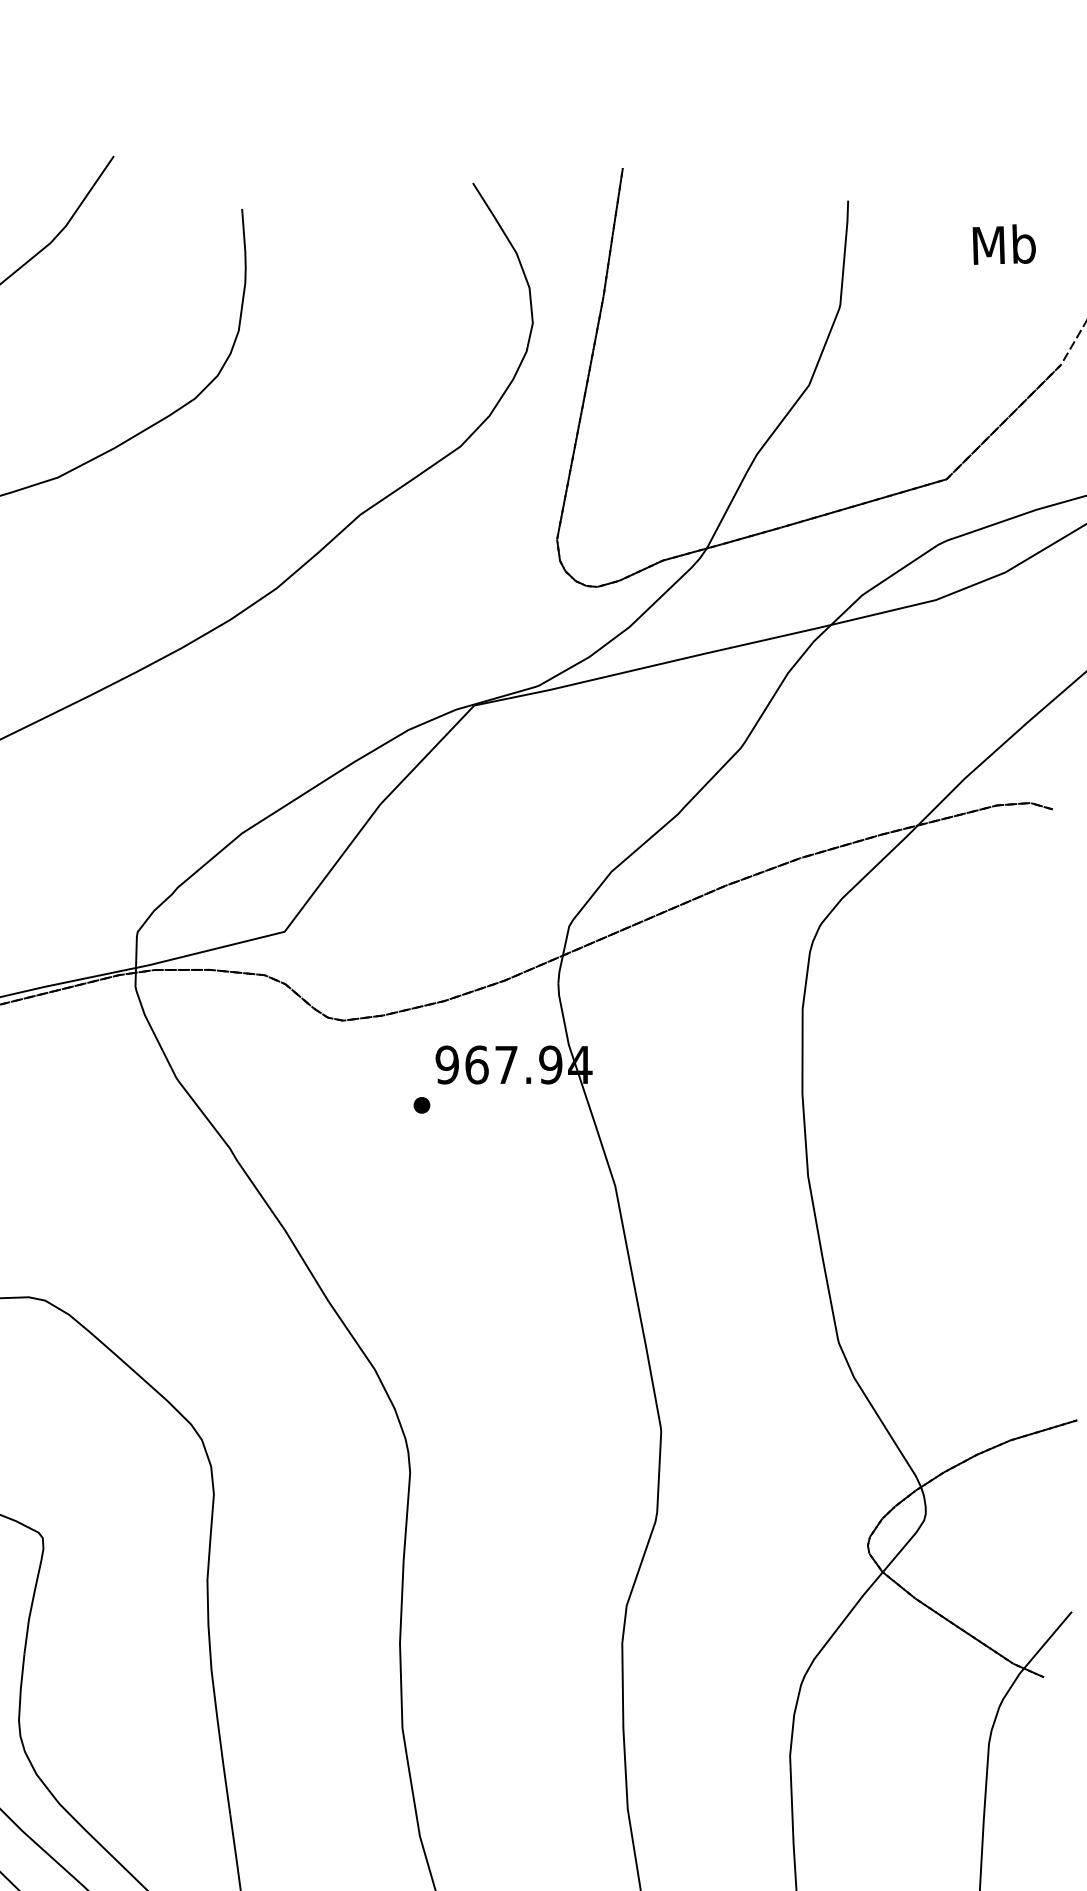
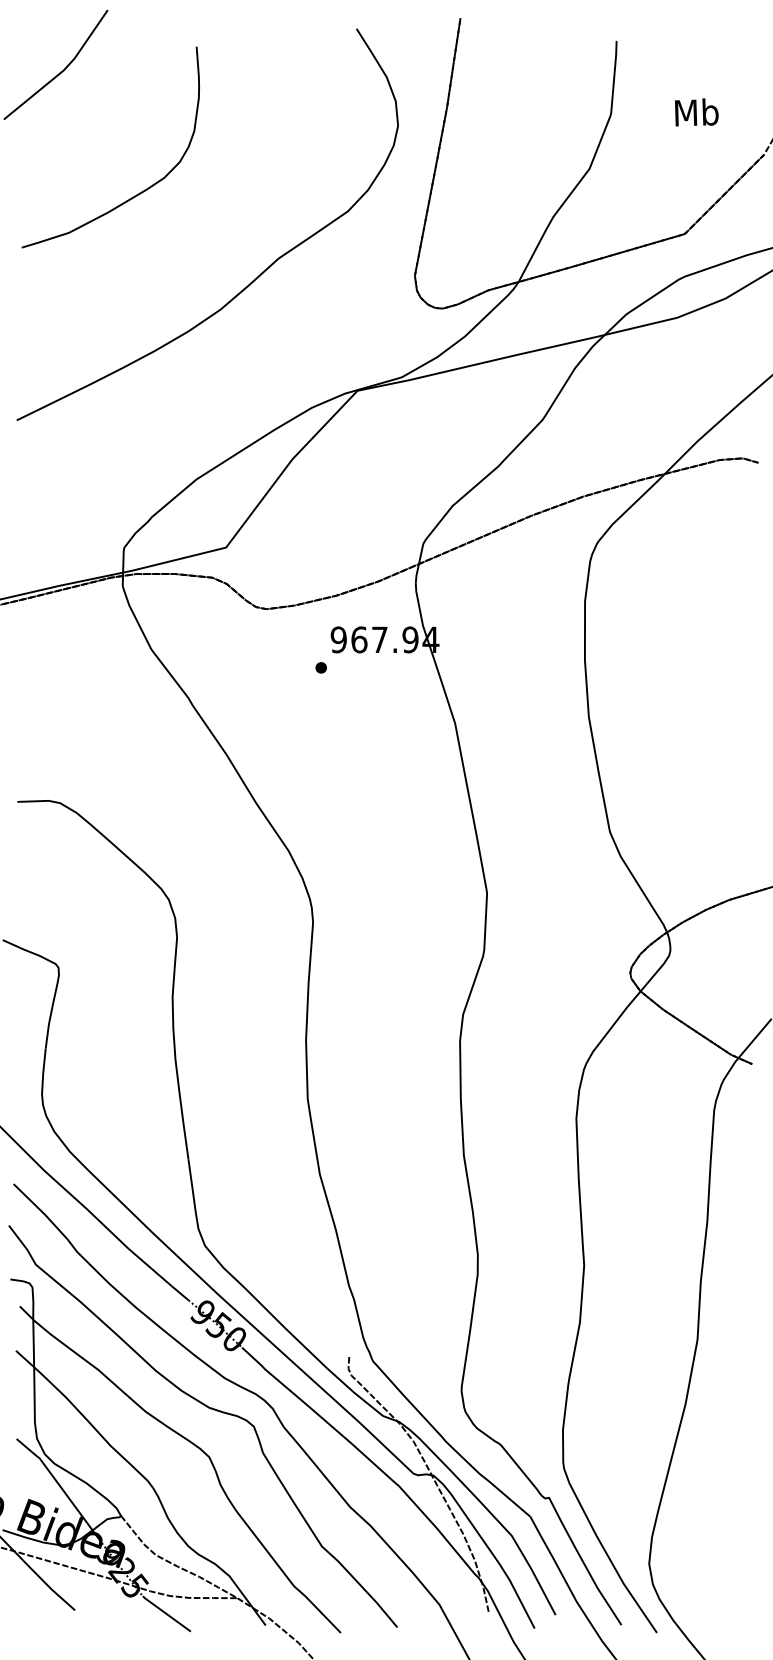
text: (1003, 244) -> (696, 112), moved

